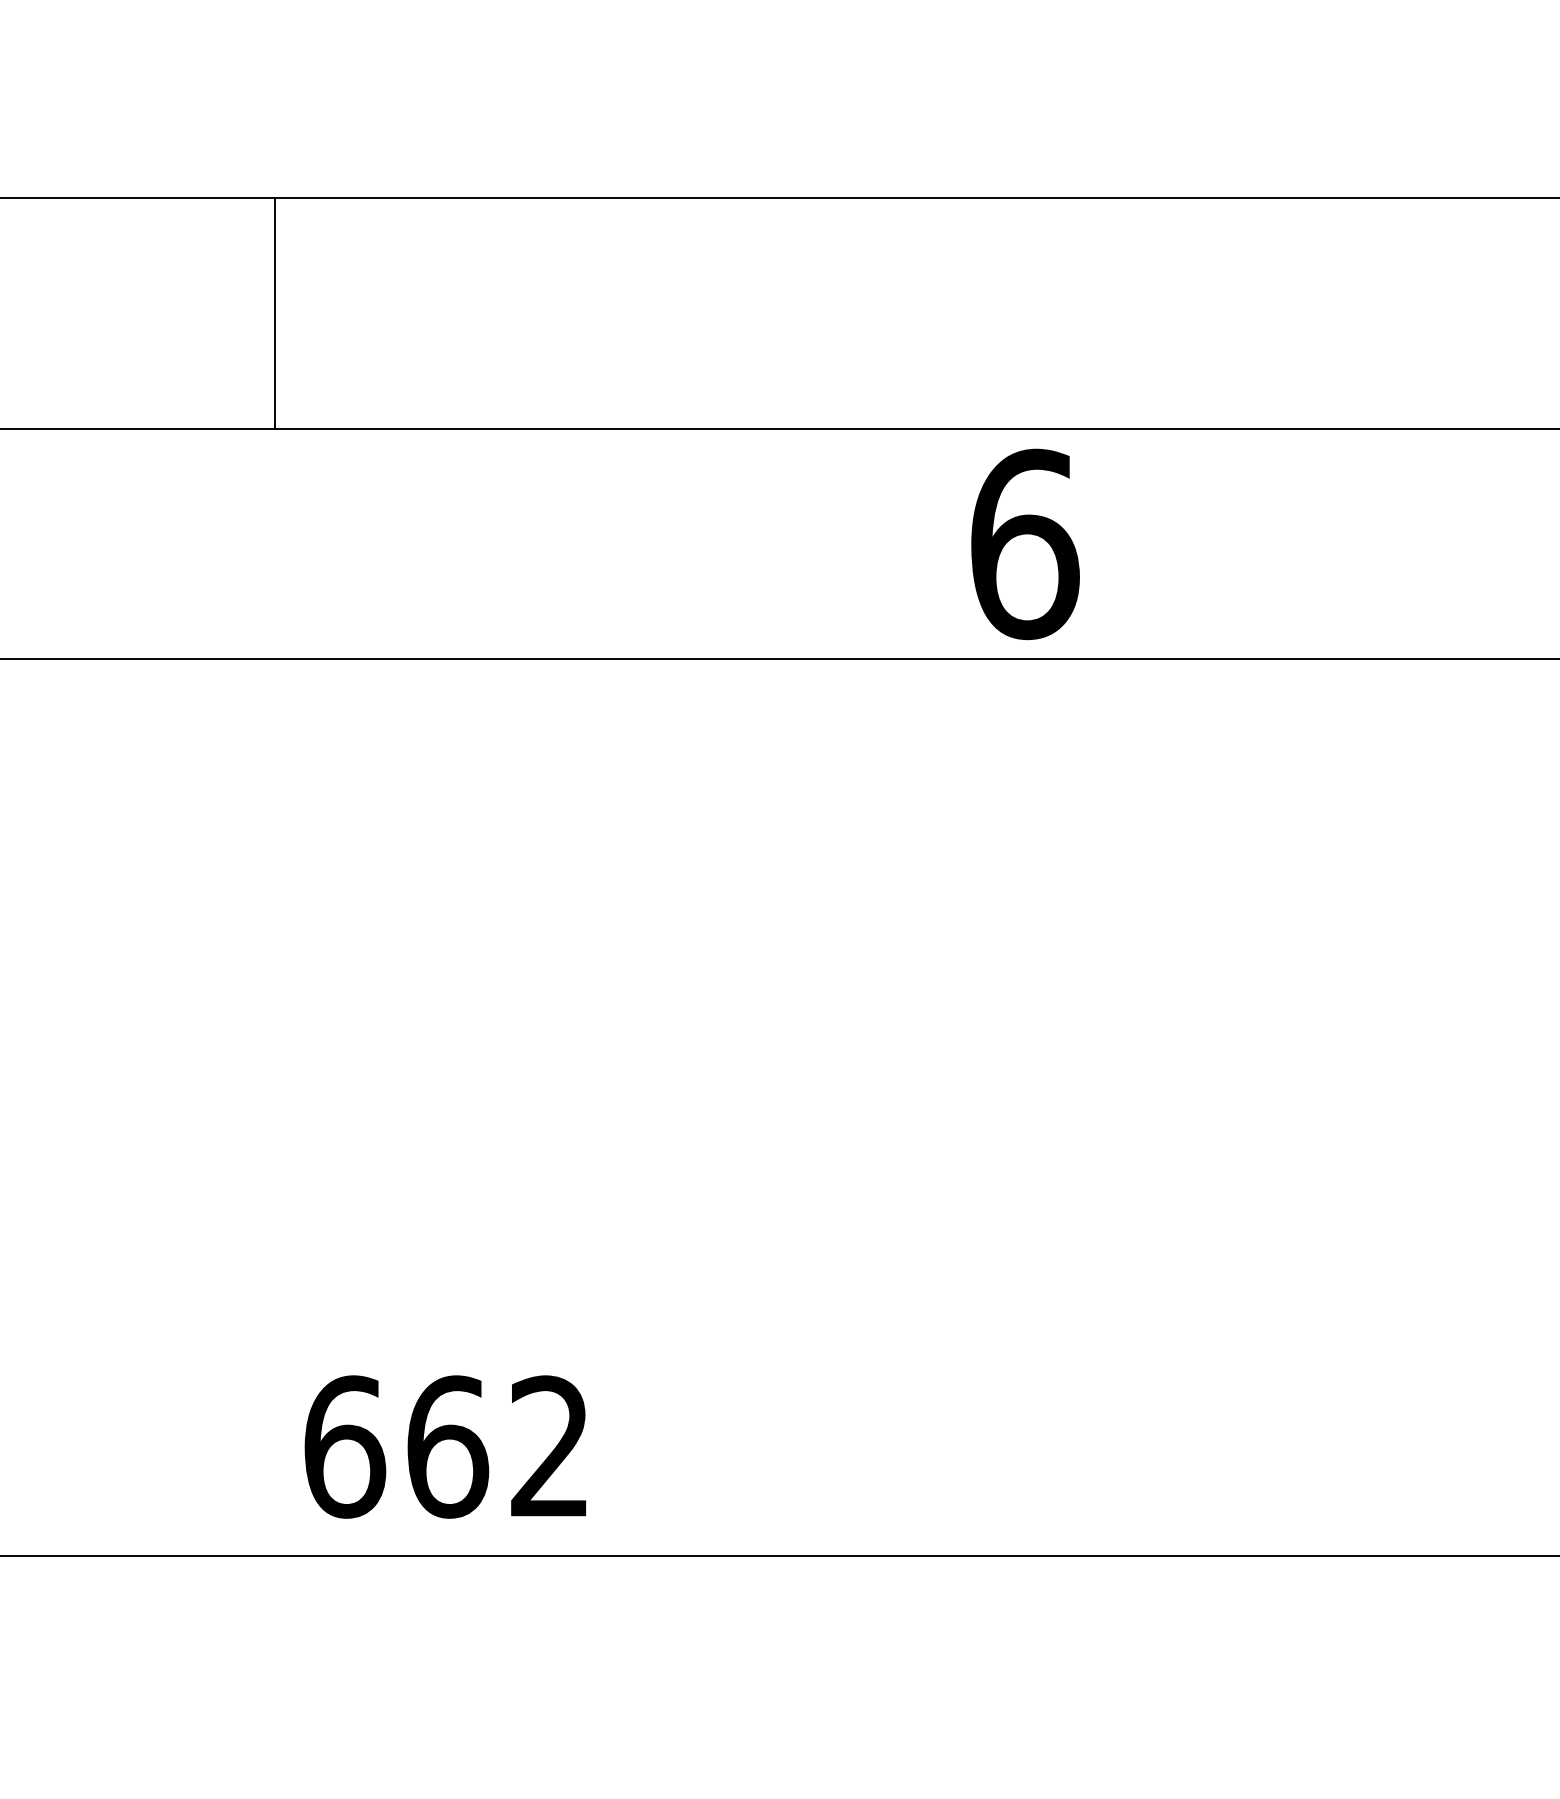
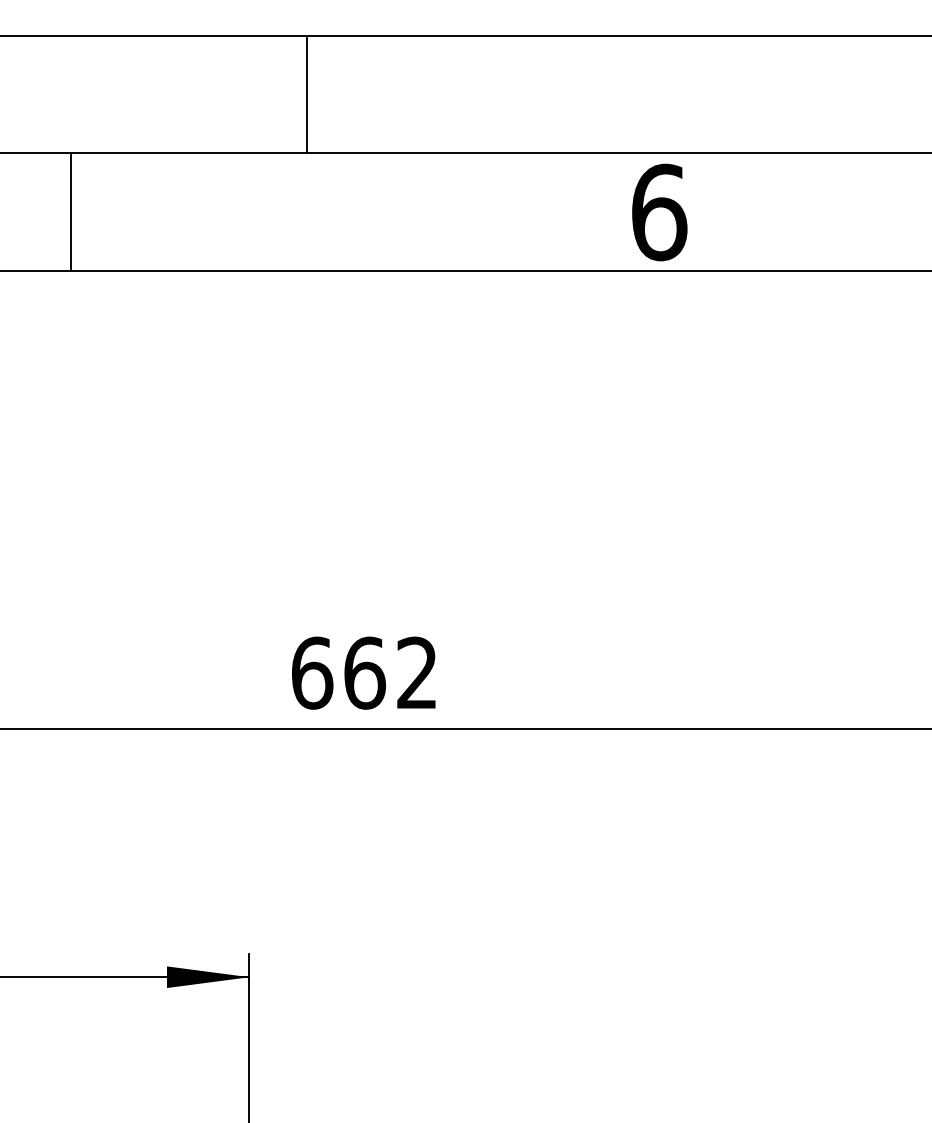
line: (274, 313) -> (306, 94), moved

